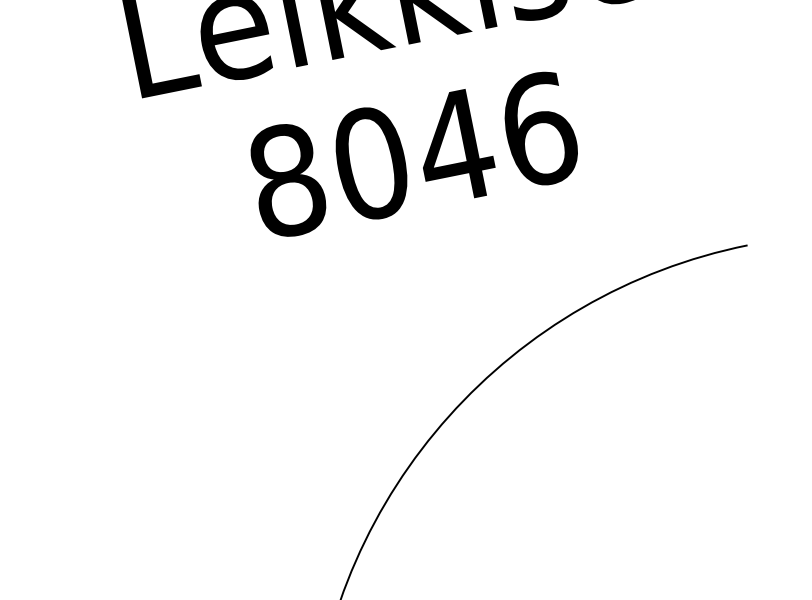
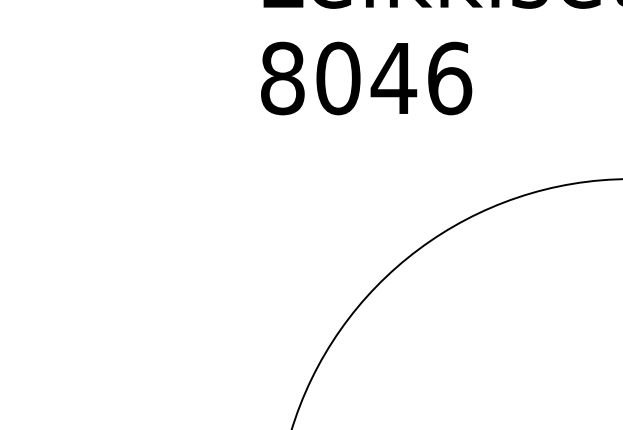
text: (413, 154) -> (366, 78), moved

